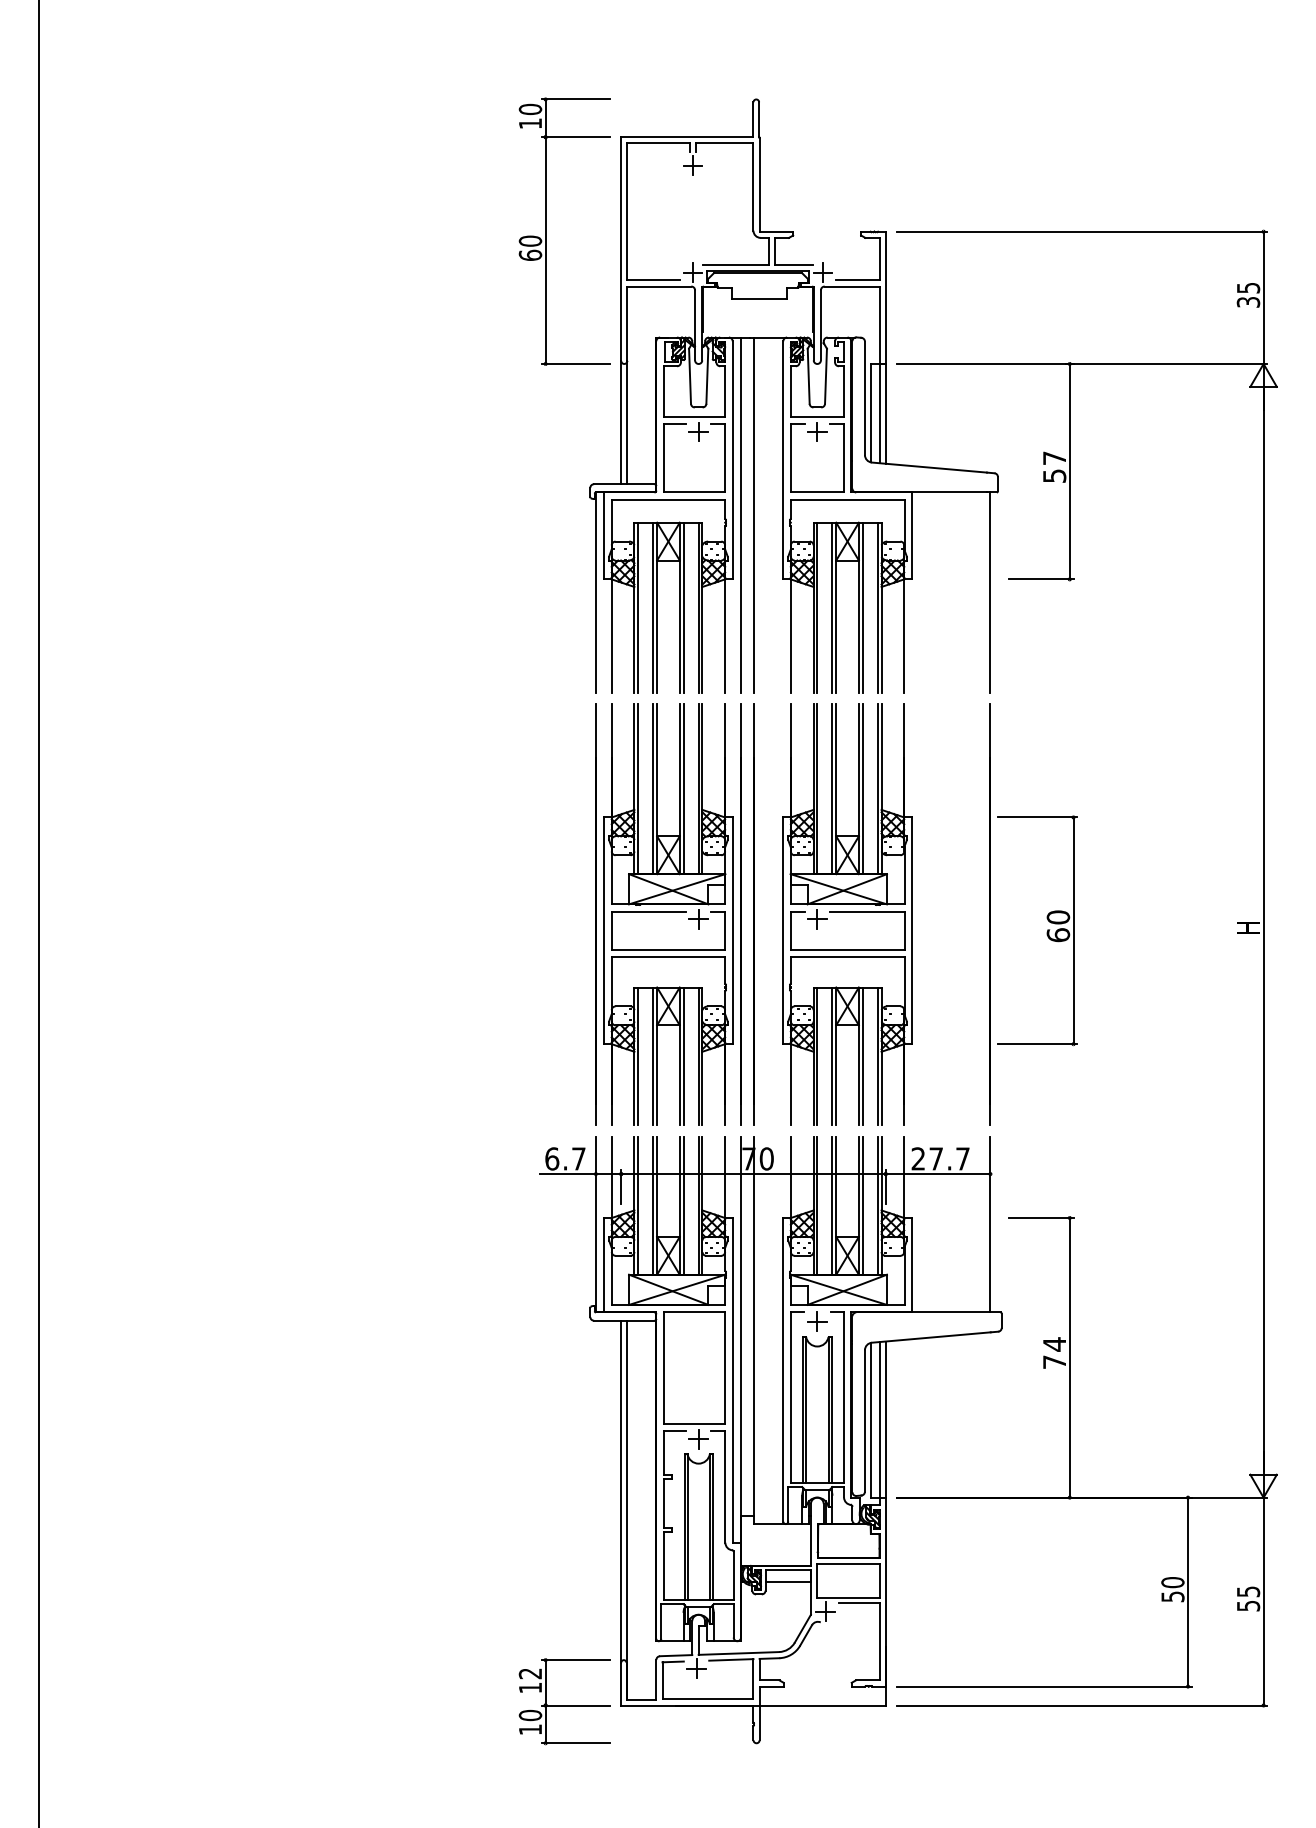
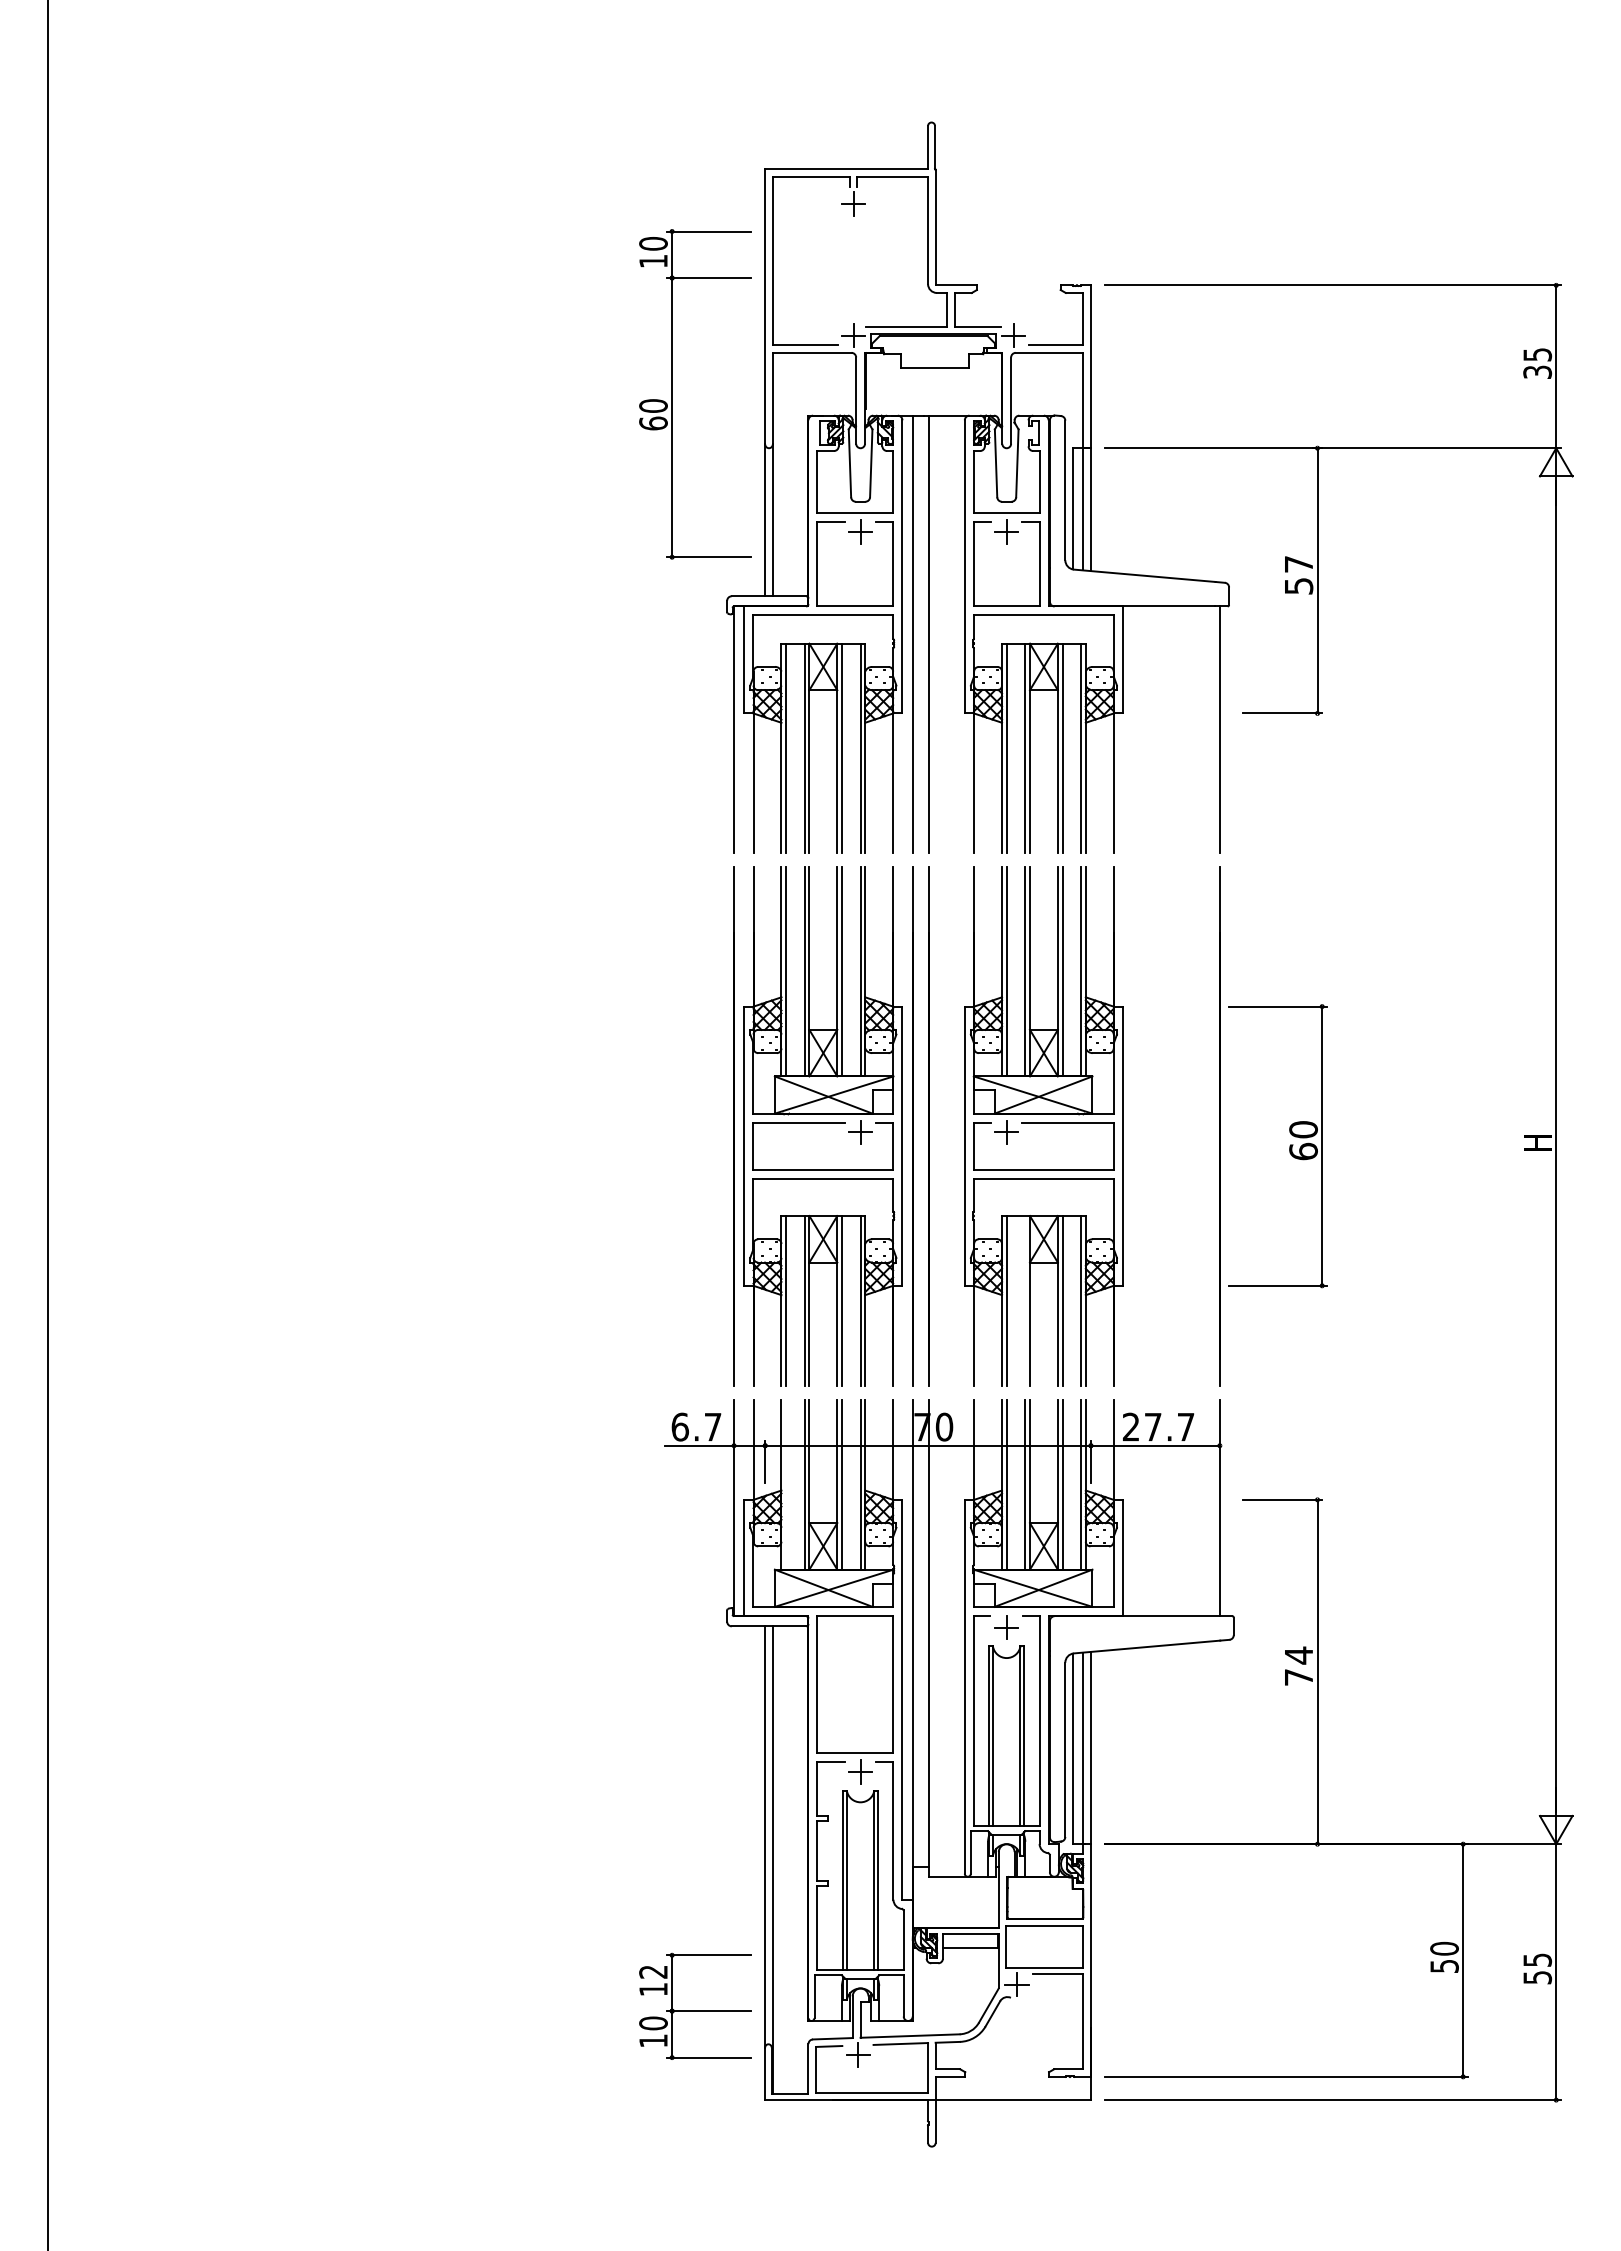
part: (545, 231) -> (672, 394), moved
line: (832, 1056) -> (1025, 1300), removed
line: (638, 1205) -> (786, 1484), removed
part: (564, 1700) -> (695, 2005), moved

